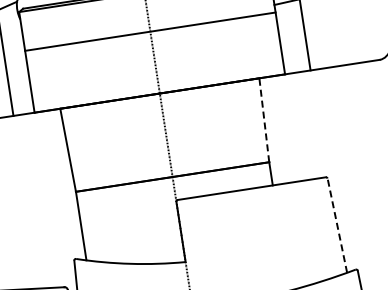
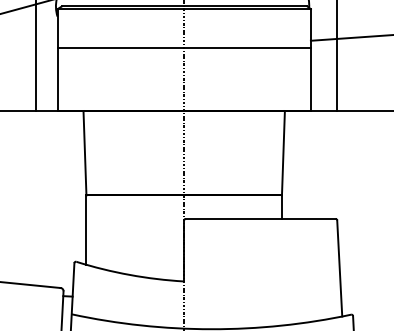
line: (264, 119) -> (283, 152), dashed -> solid
line: (337, 224) -> (339, 267), dashed -> solid

